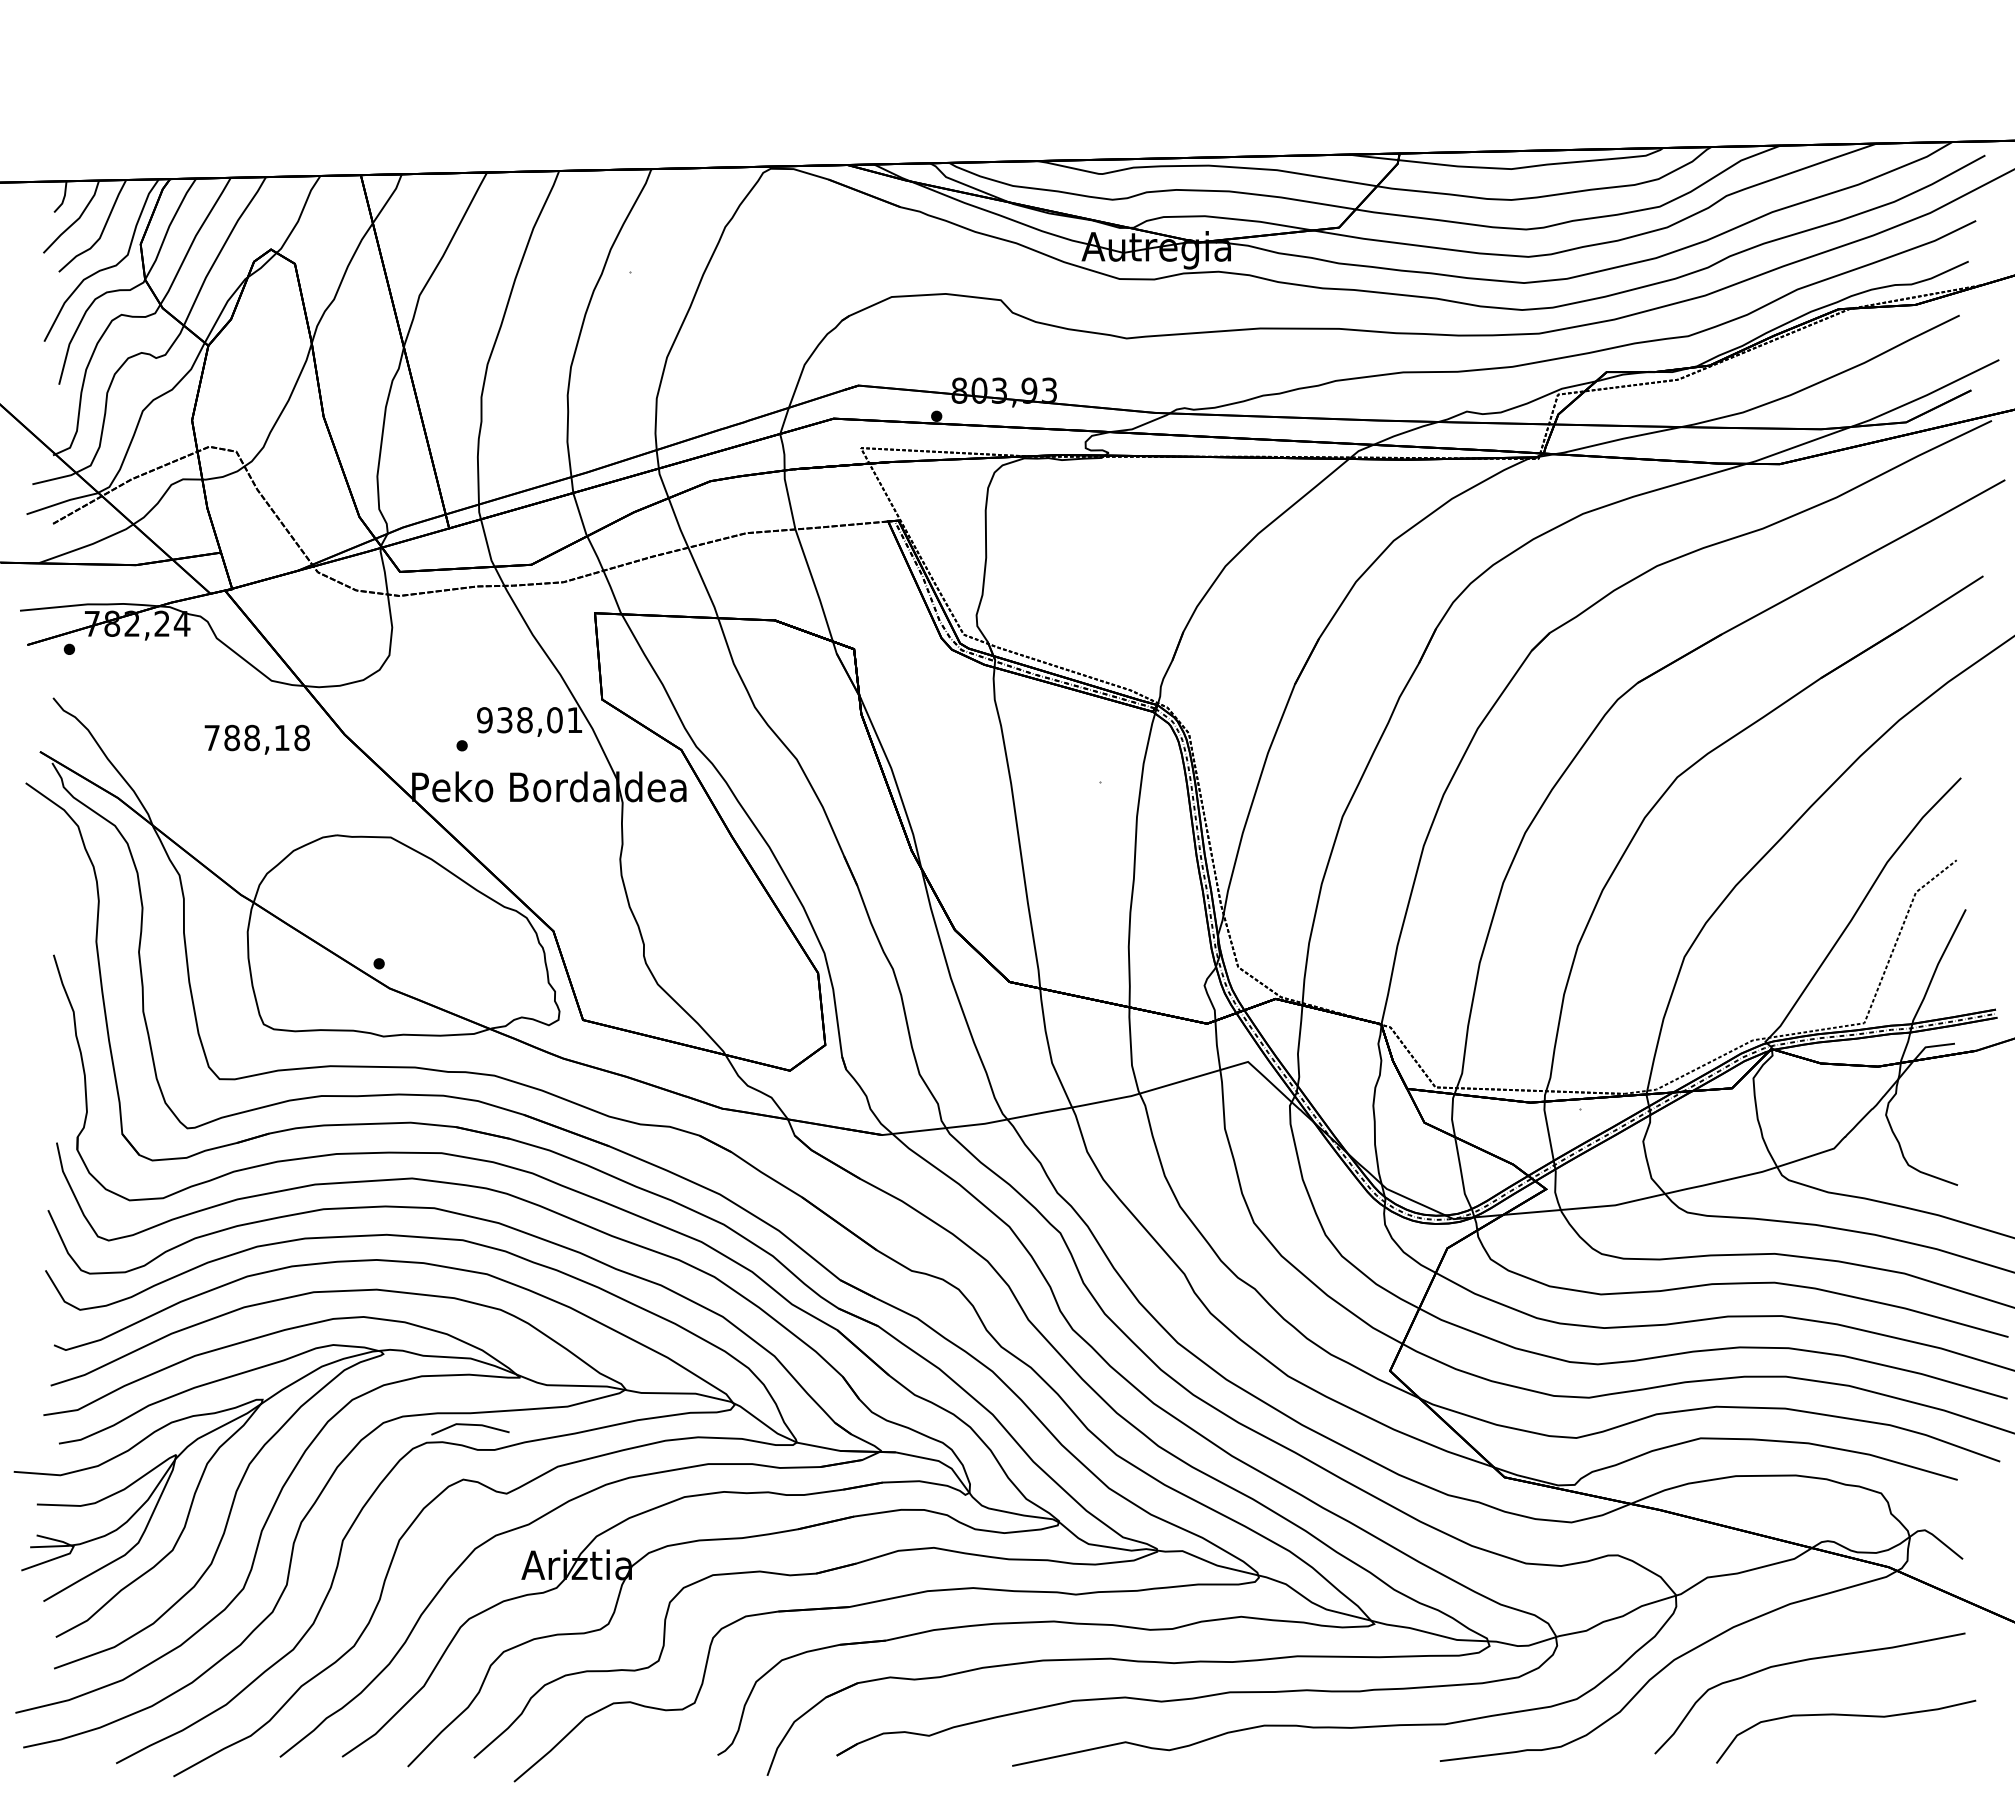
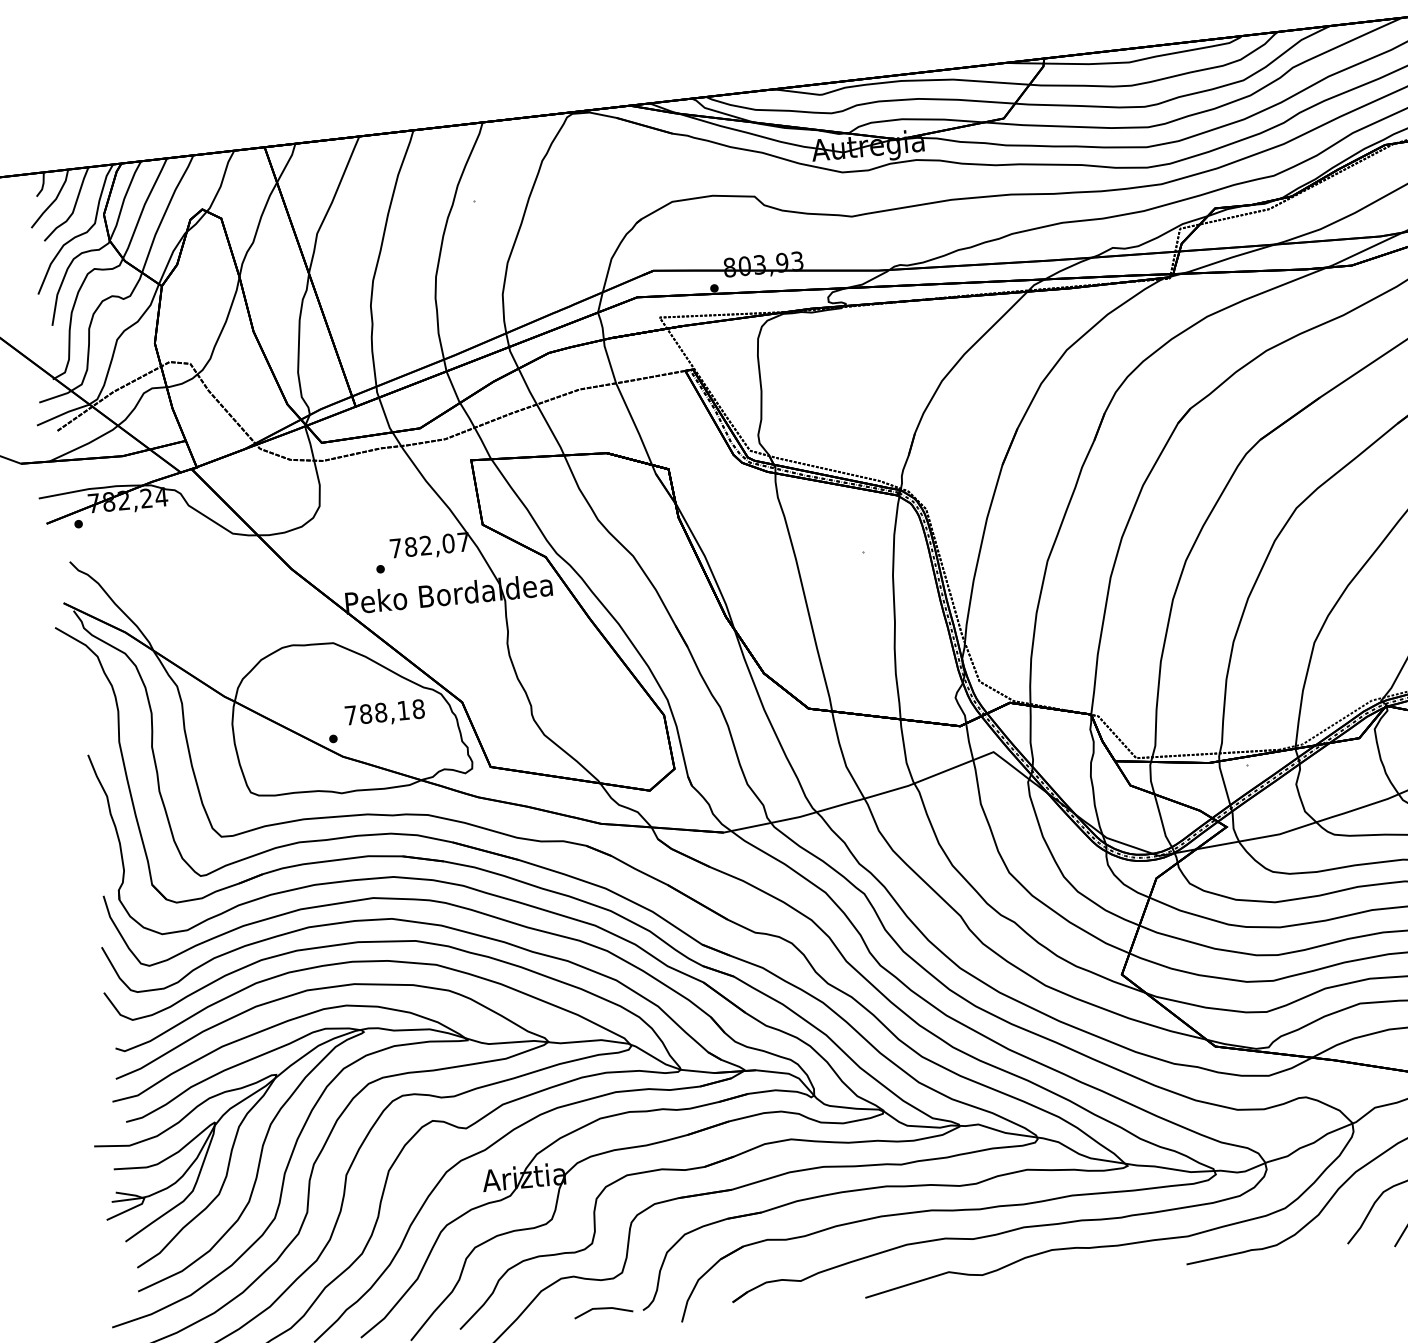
text: (529, 720) -> (429, 545), 938,01 -> 782,07
text: (256, 739) -> (384, 713), moved
line: (470, 1425) -> (603, 1308), moved

